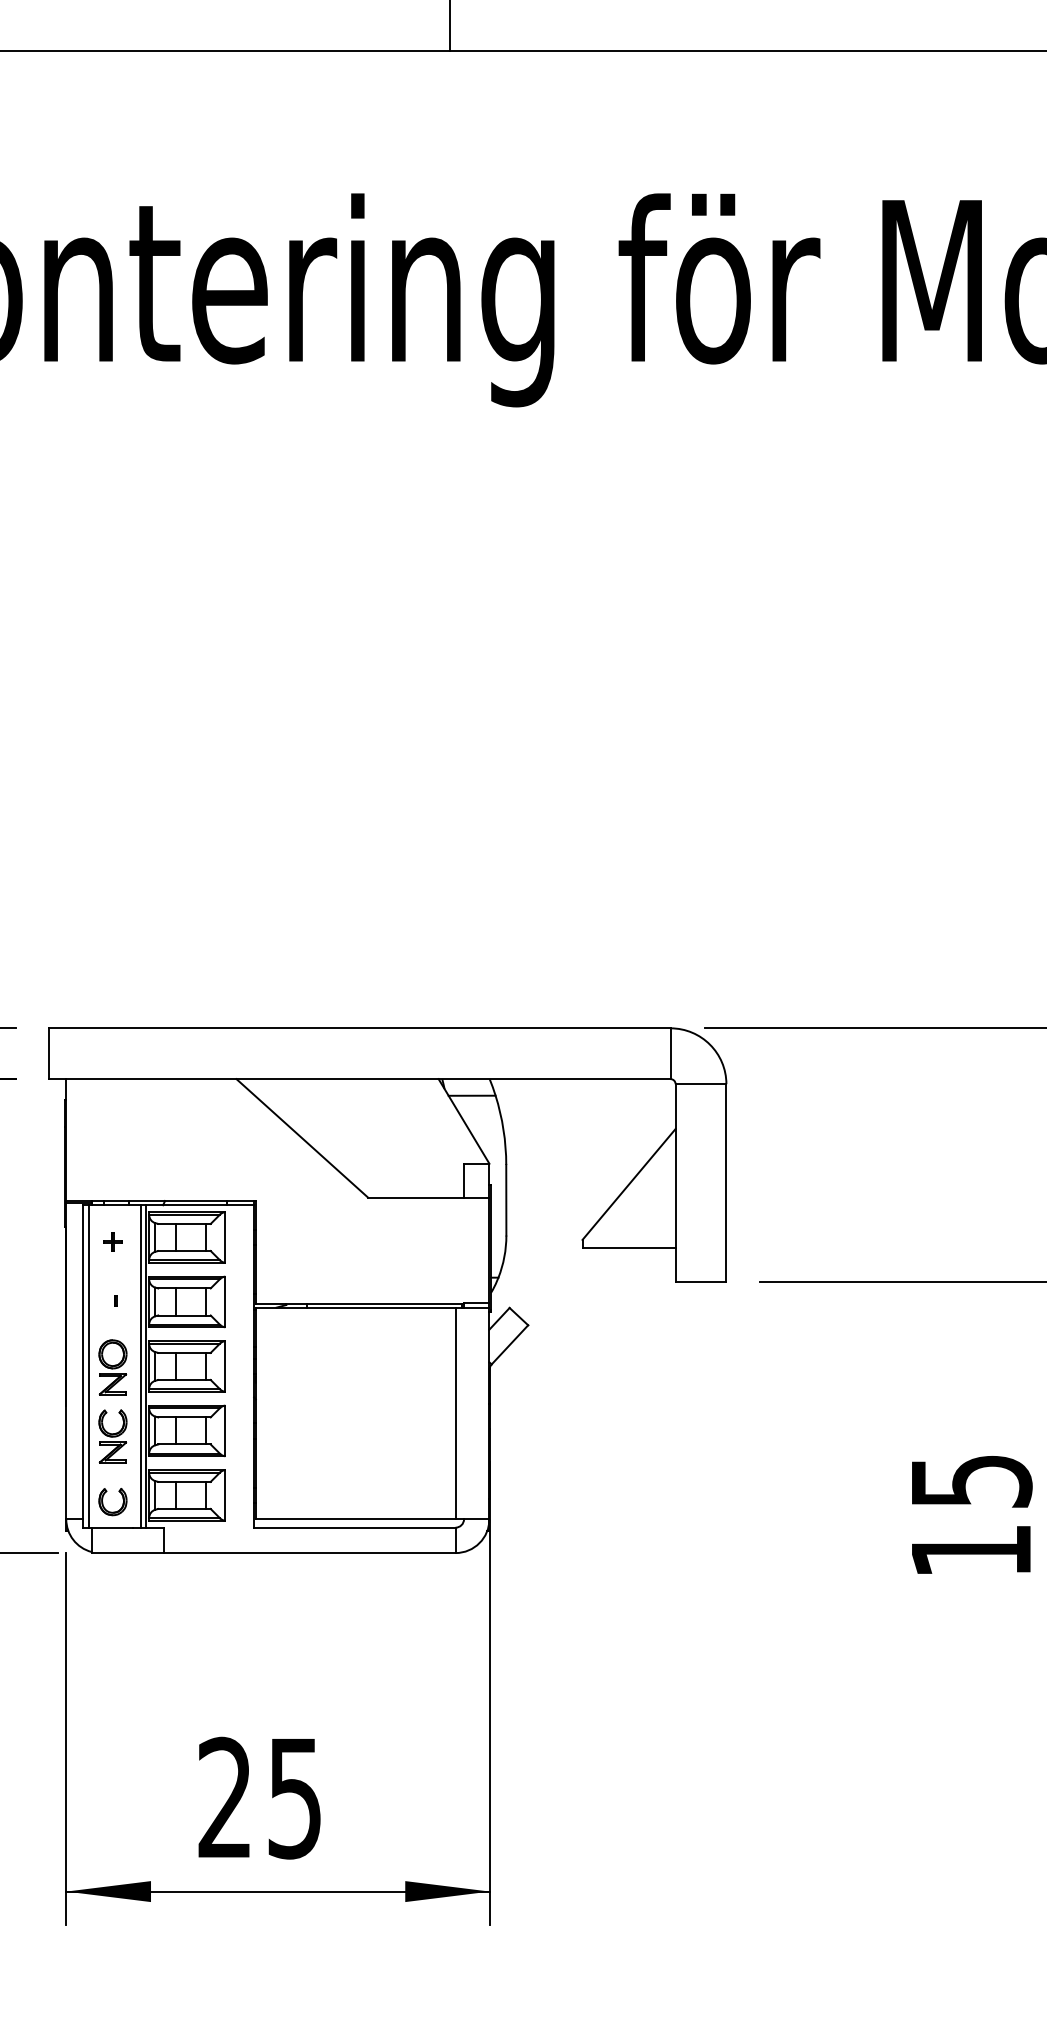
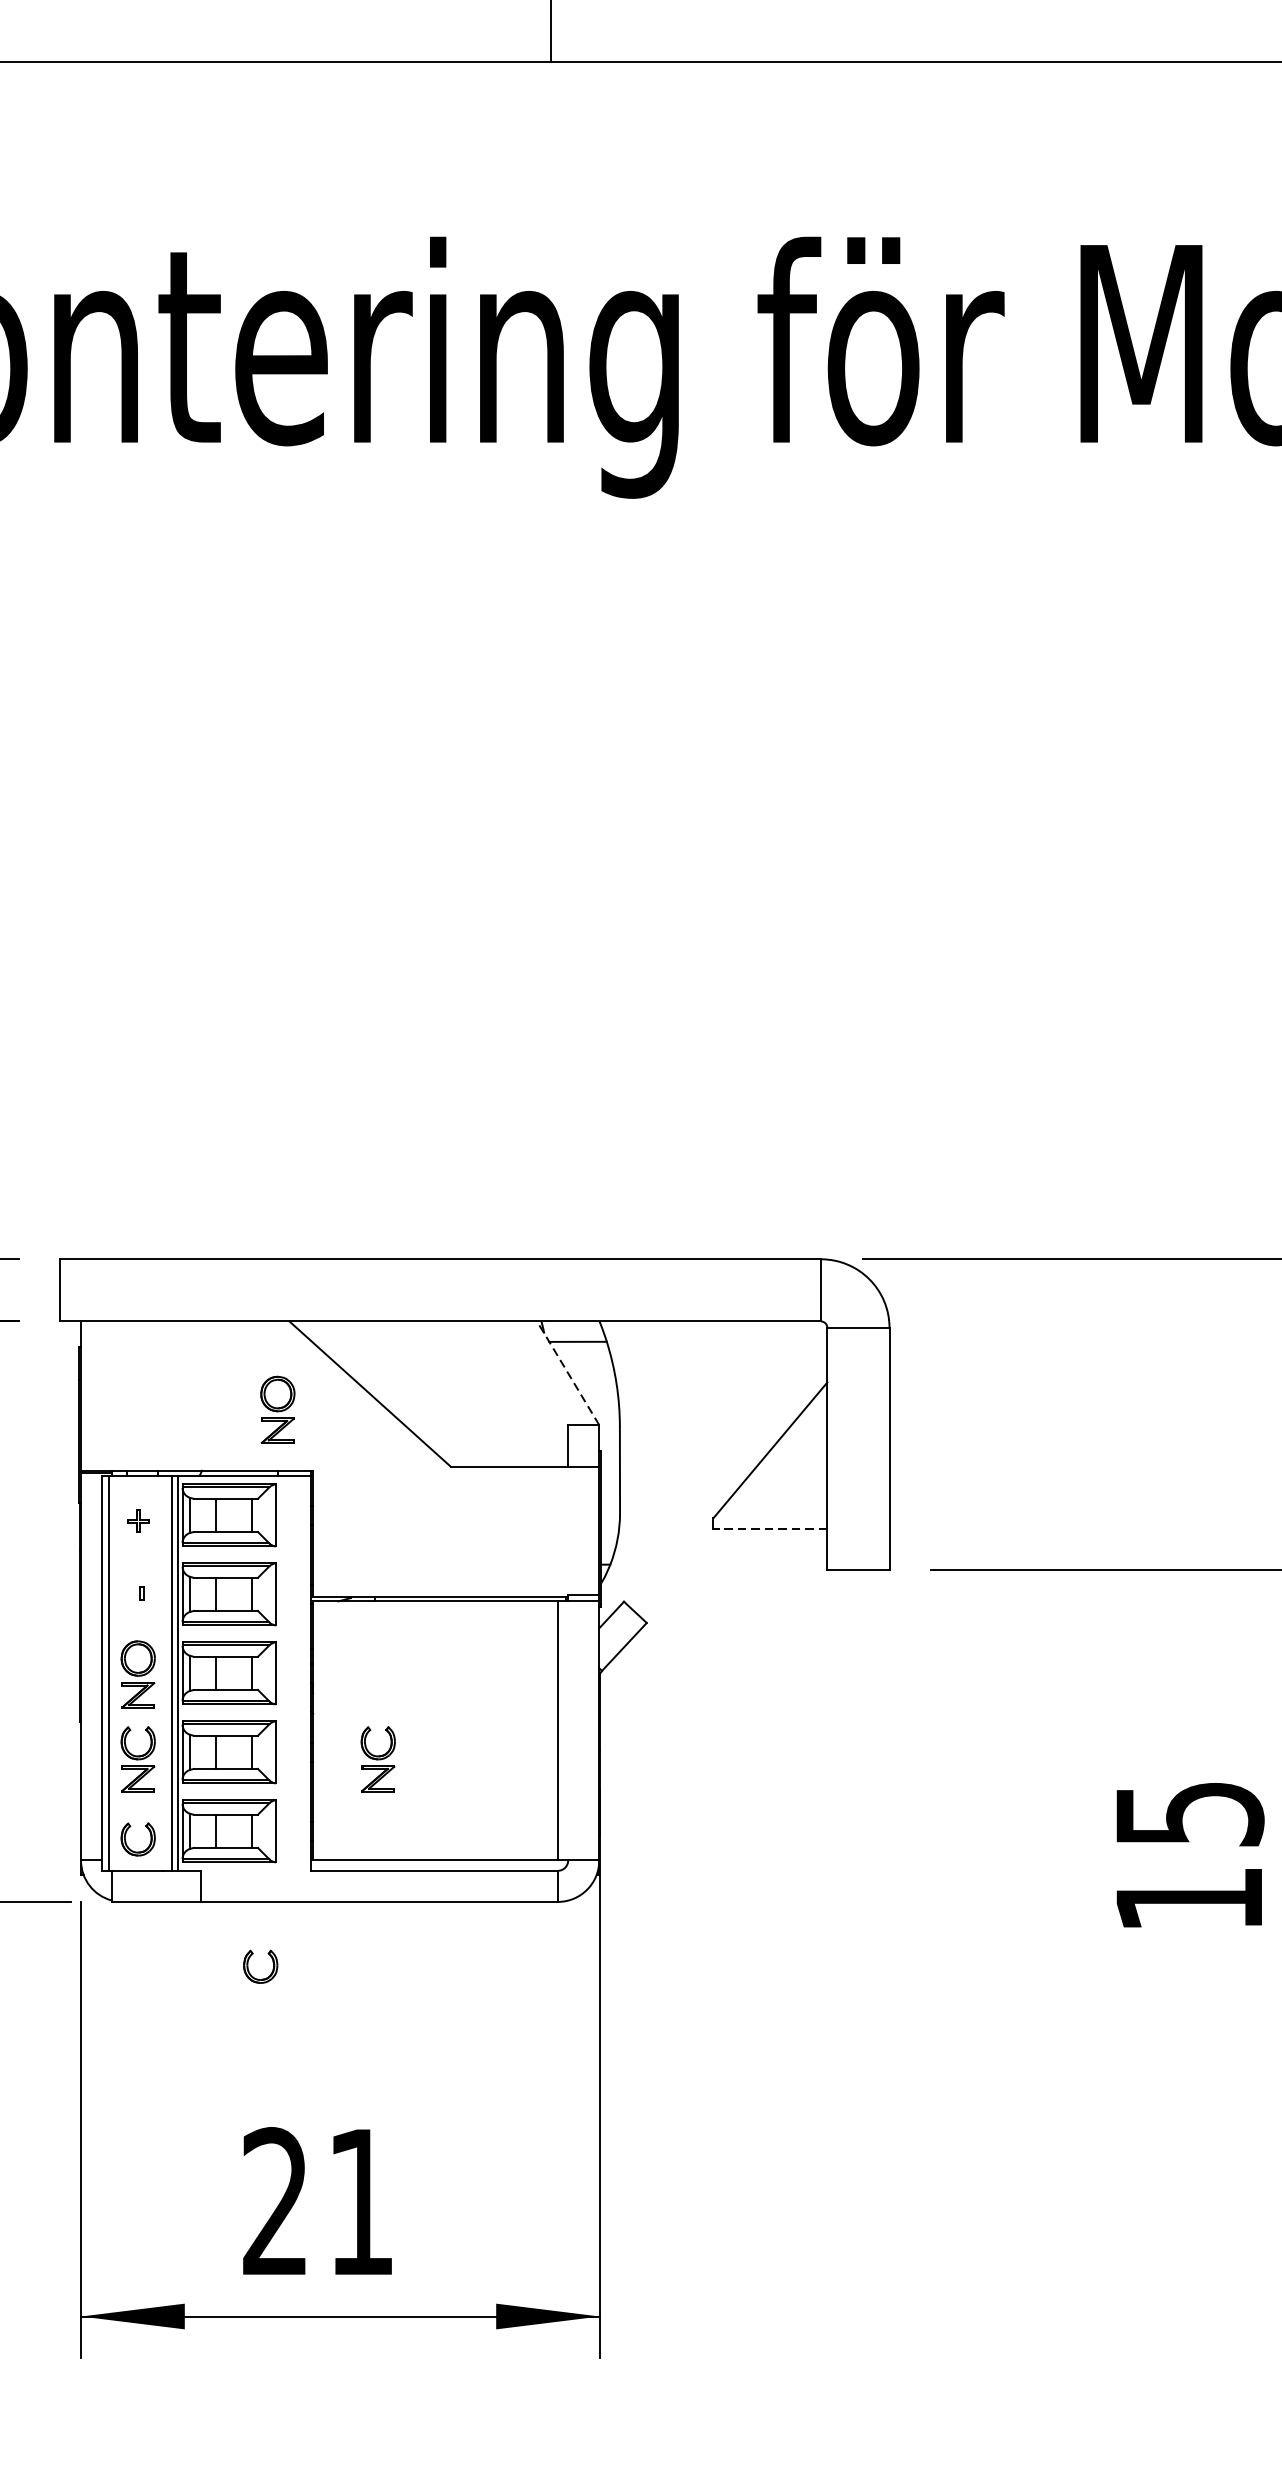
line: (463, 1121) -> (567, 1373), solid -> dashed
part: (226, 1151) -> (277, 1410), added
line: (629, 1248) -> (770, 1528), solid -> dashed
part: (308, 1436) -> (377, 1759), added
part: (204, 1610) -> (250, 1972), added
text: (294, 1799) -> (360, 2203), 25 -> 21

